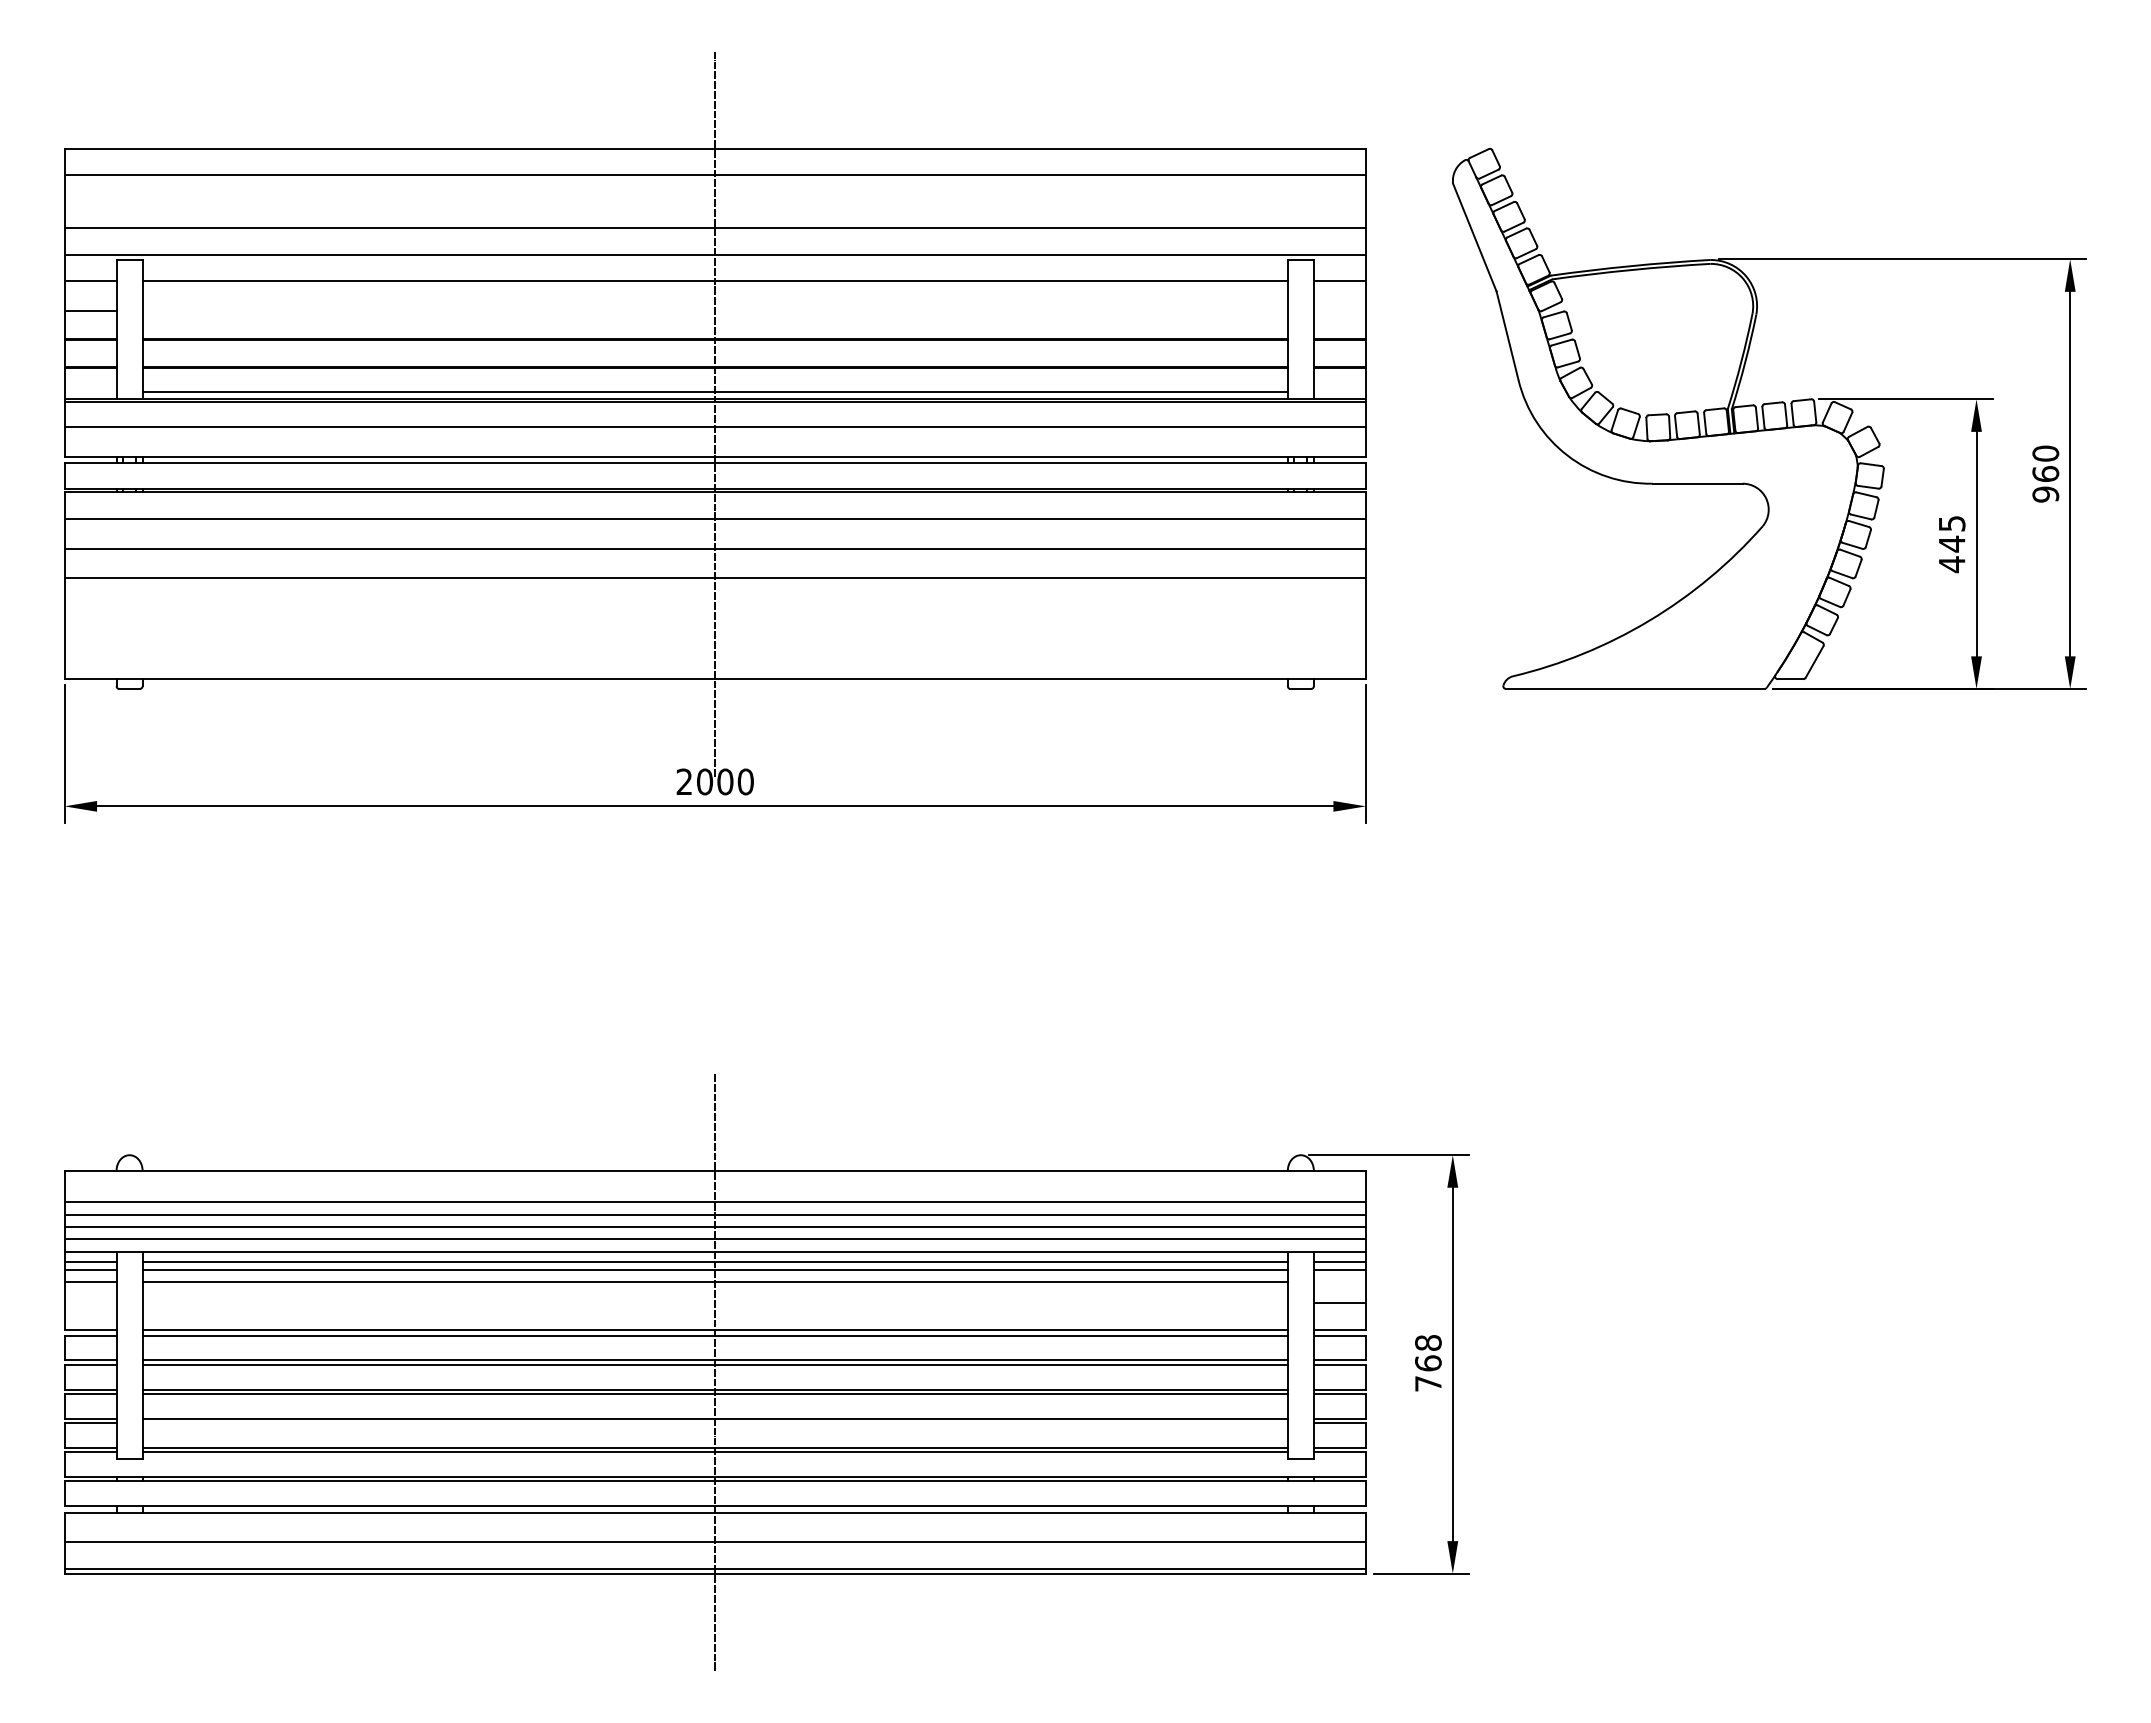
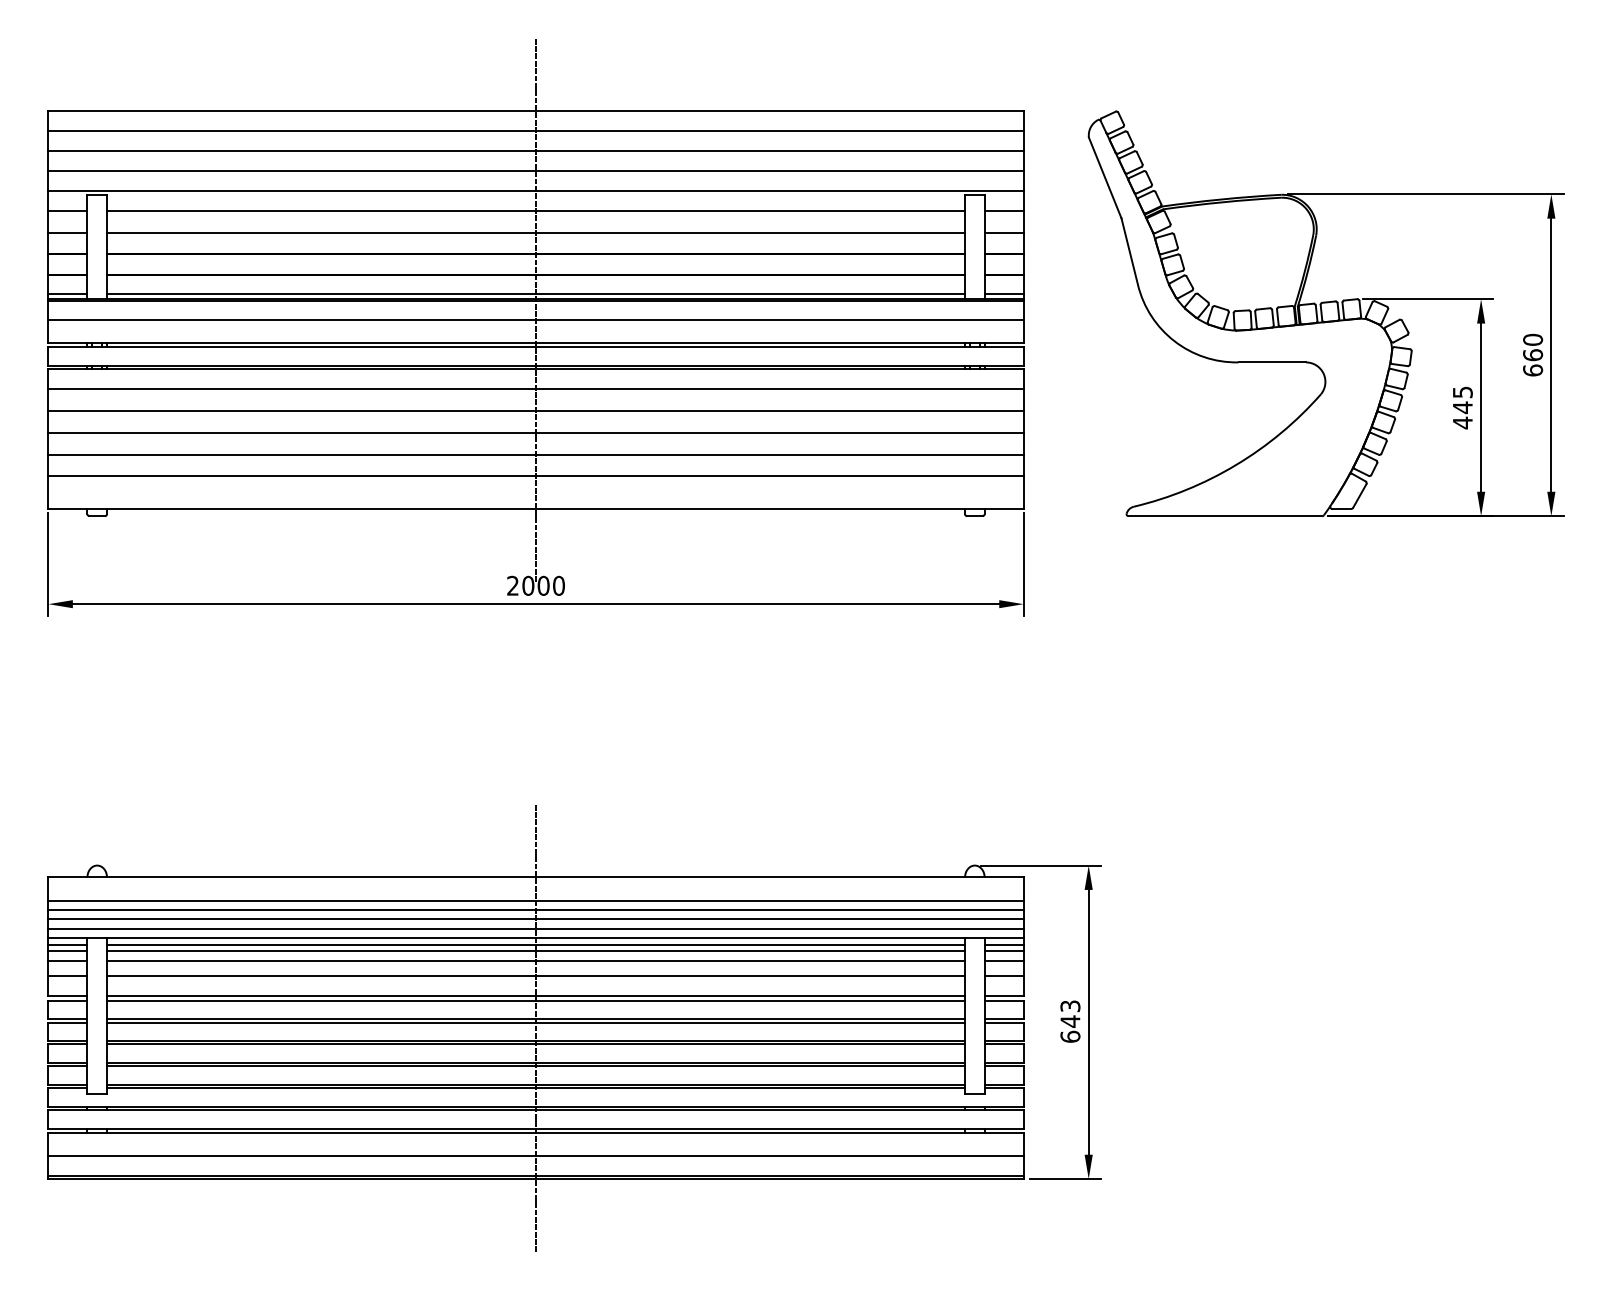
line: (714, 201) -> (535, 150), added
line: (714, 311) -> (535, 233), added
line: (1339, 311) -> (1003, 233), added
line: (90, 391) -> (67, 293), added
line: (1339, 391) -> (1003, 293), added
text: (2045, 494) -> (1532, 370), 960 -> 660
line: (714, 607) -> (535, 455), added
line: (714, 635) -> (535, 476), added
line: (1339, 1282) -> (1003, 960), added
line: (90, 1303) -> (67, 976), added
line: (714, 1303) -> (535, 976), added
text: (1428, 1363) -> (1070, 1021), 768 -> 643
line: (714, 1423) -> (535, 1066), added

